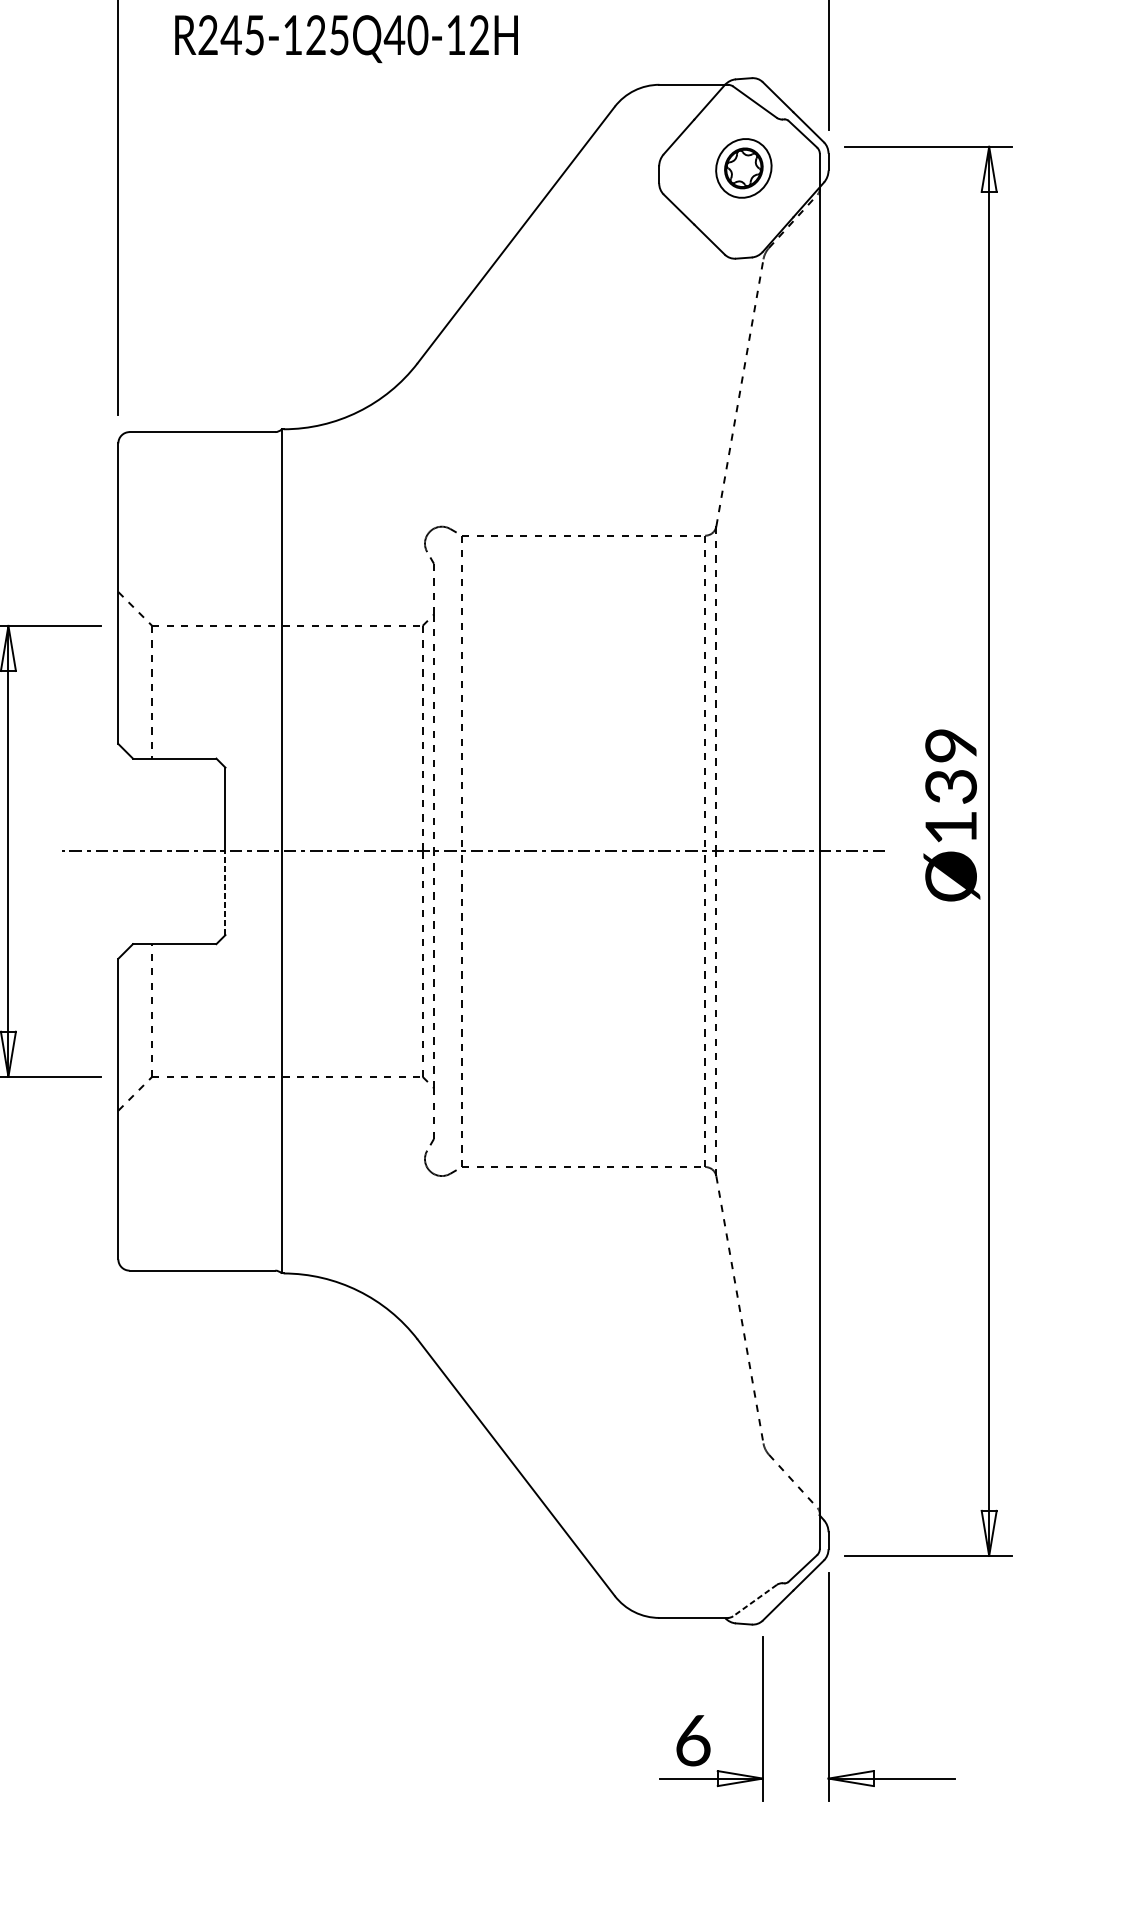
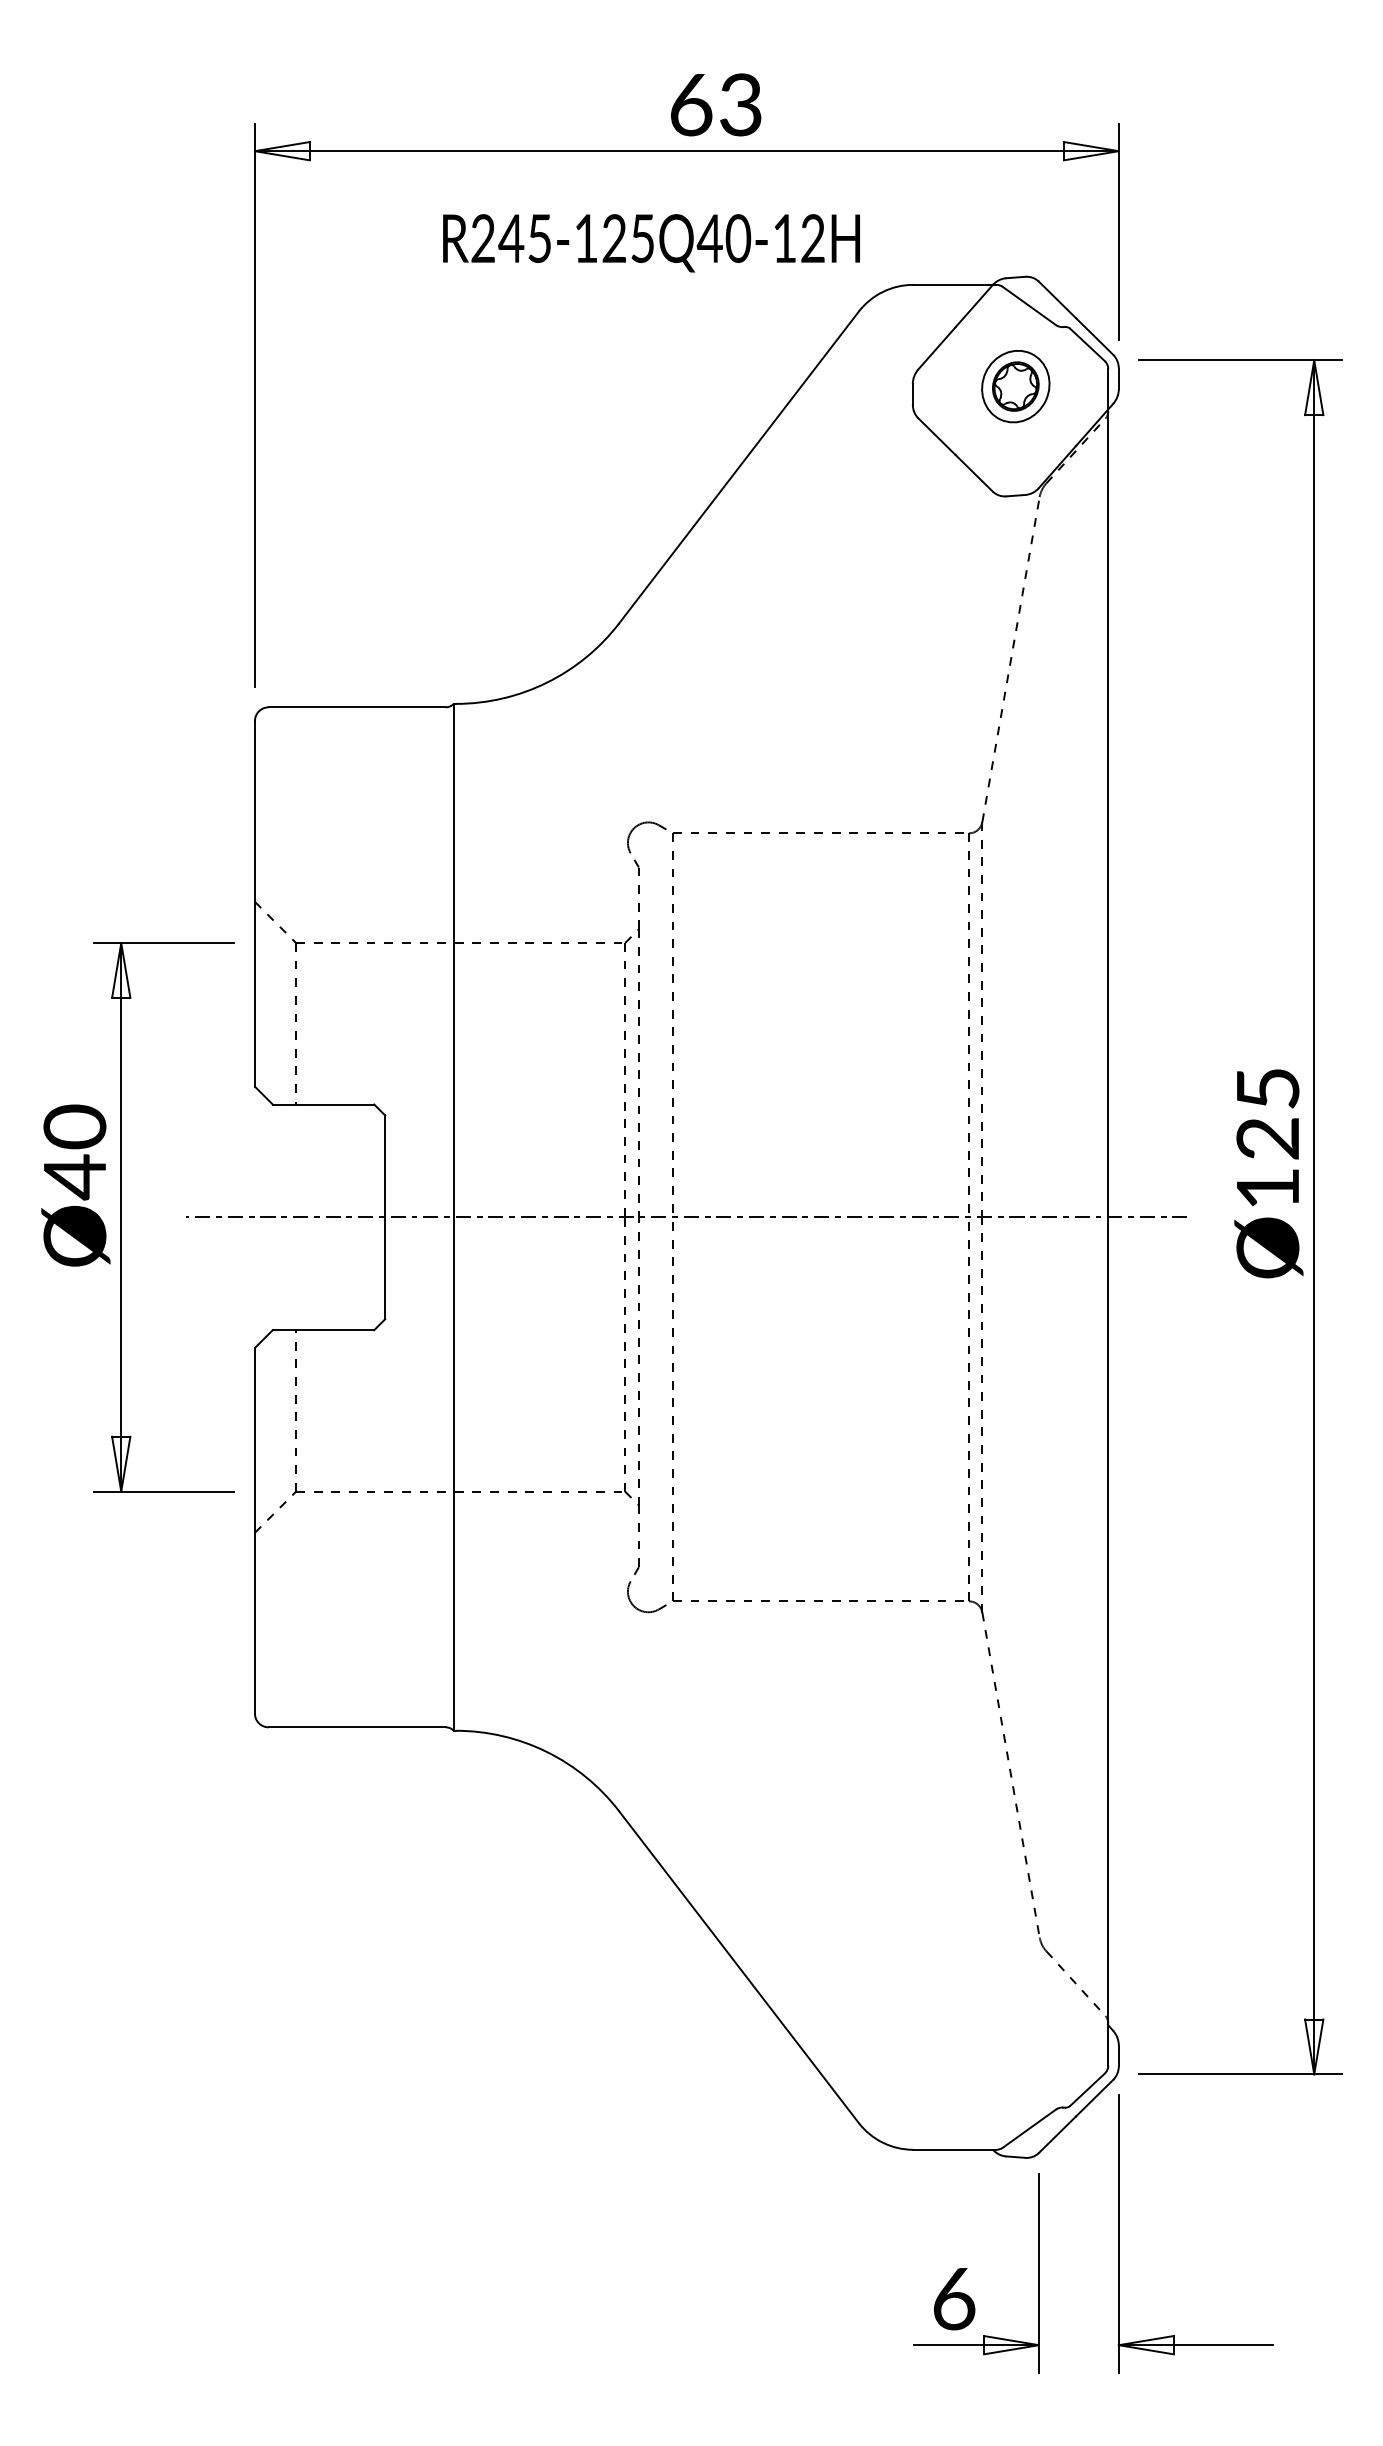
text: (346, 39) -> (651, 243), moved
text: (950, 766) -> (1267, 1114), Ø139 -> Ø125
line: (225, 893) -> (385, 1268), dashed -> solid
line: (755, 1600) -> (1029, 2128), dashed -> solid

